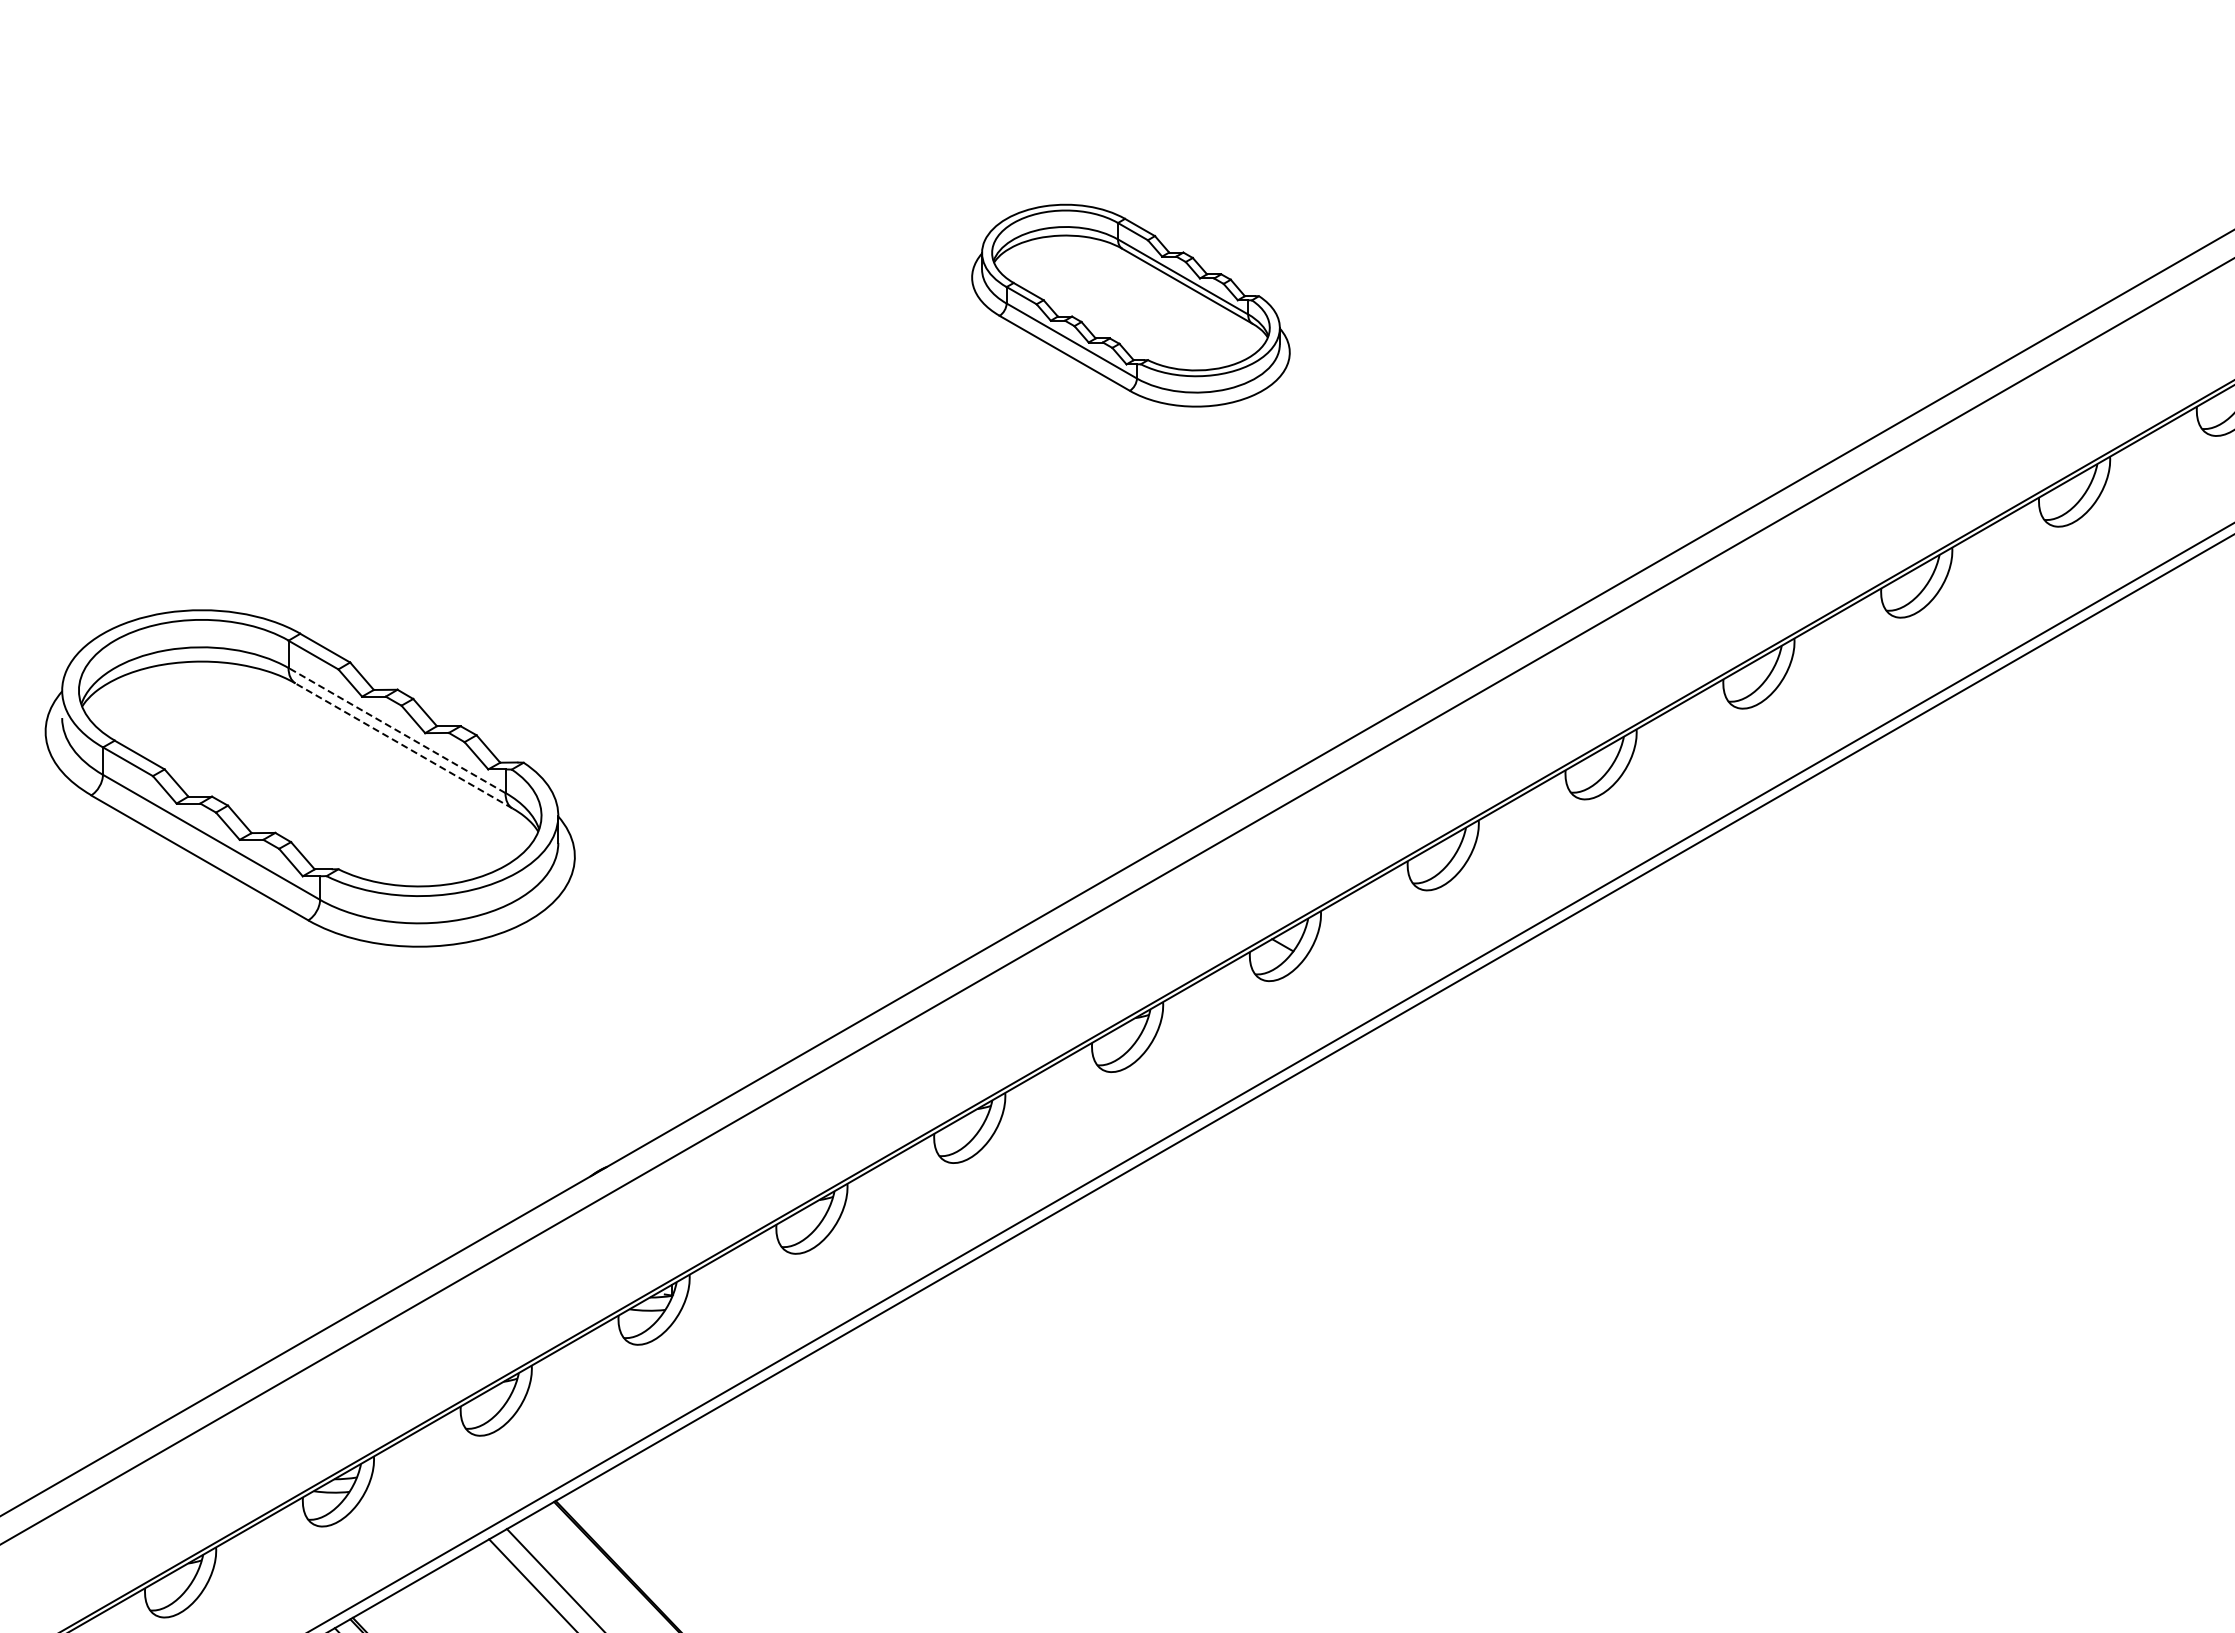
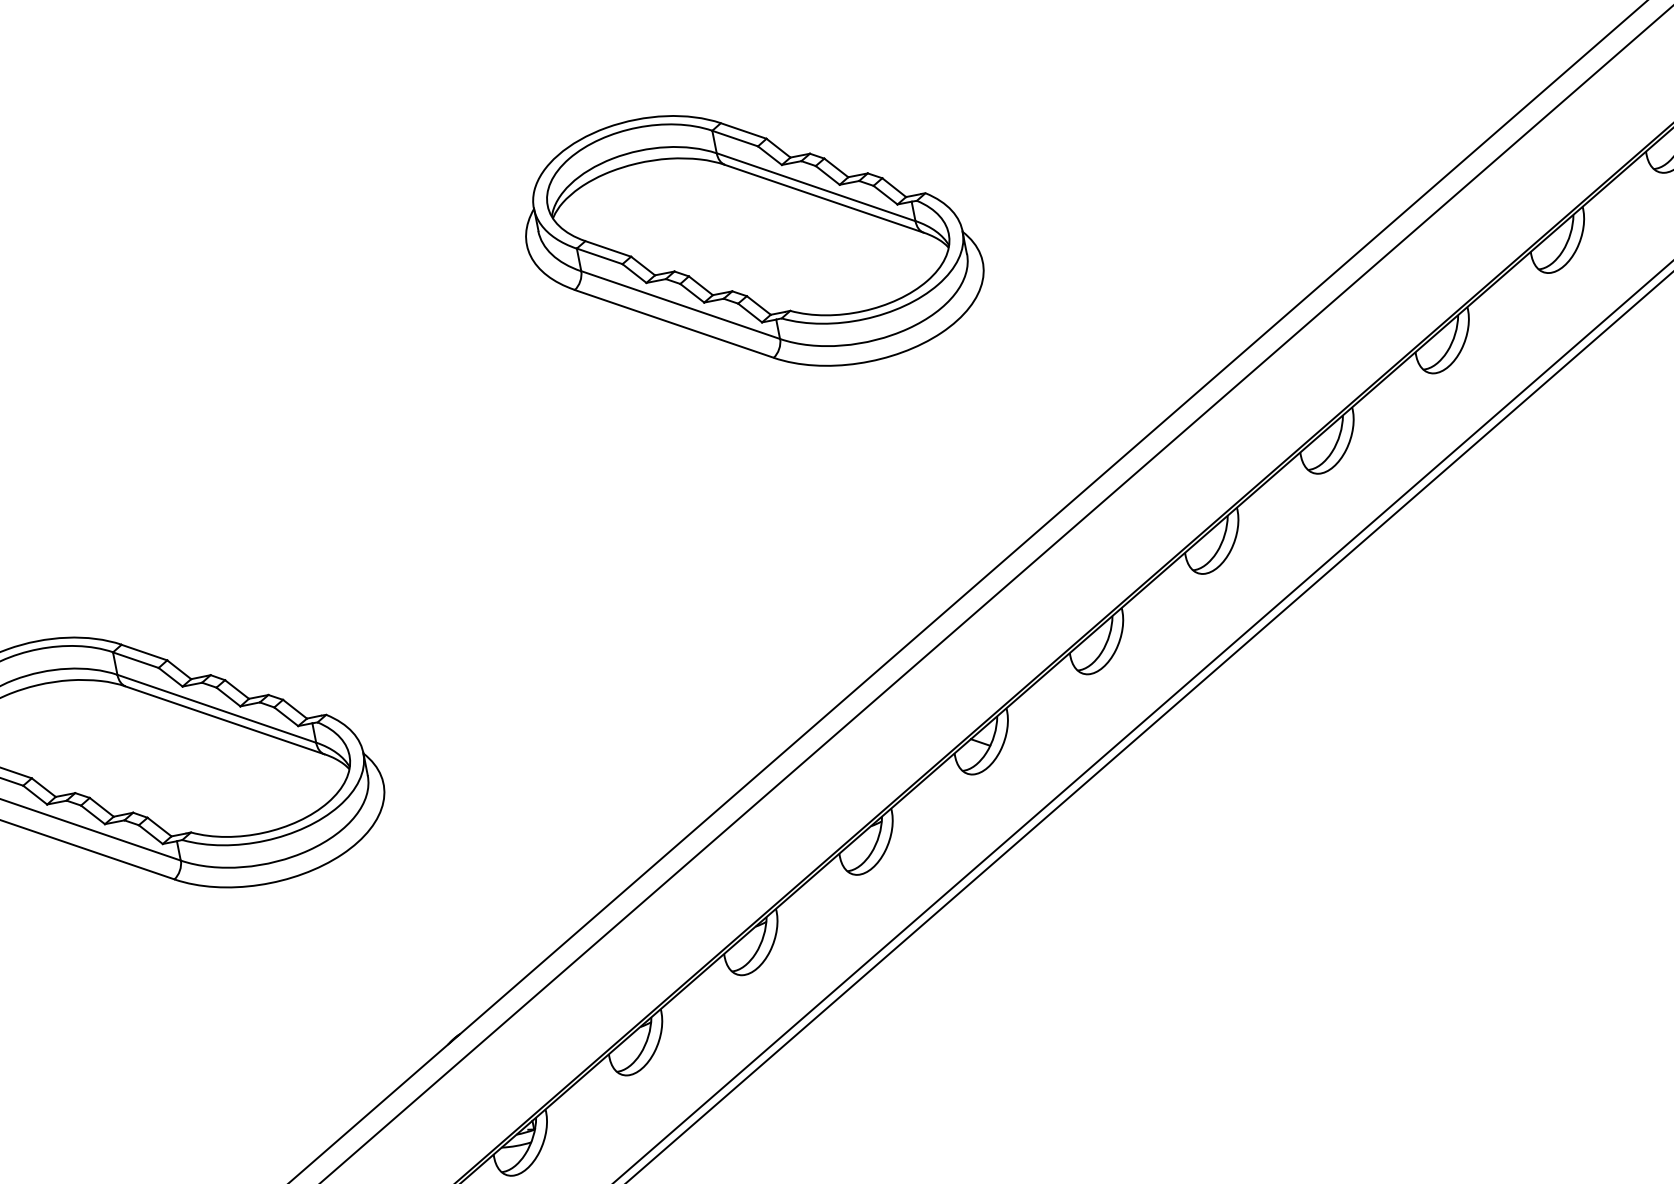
part: (1130, 305) -> (751, 240), size x1.67
line: (396, 730) -> (216, 708), dashed -> solid
line: (403, 745) -> (224, 720), dashed -> solid

